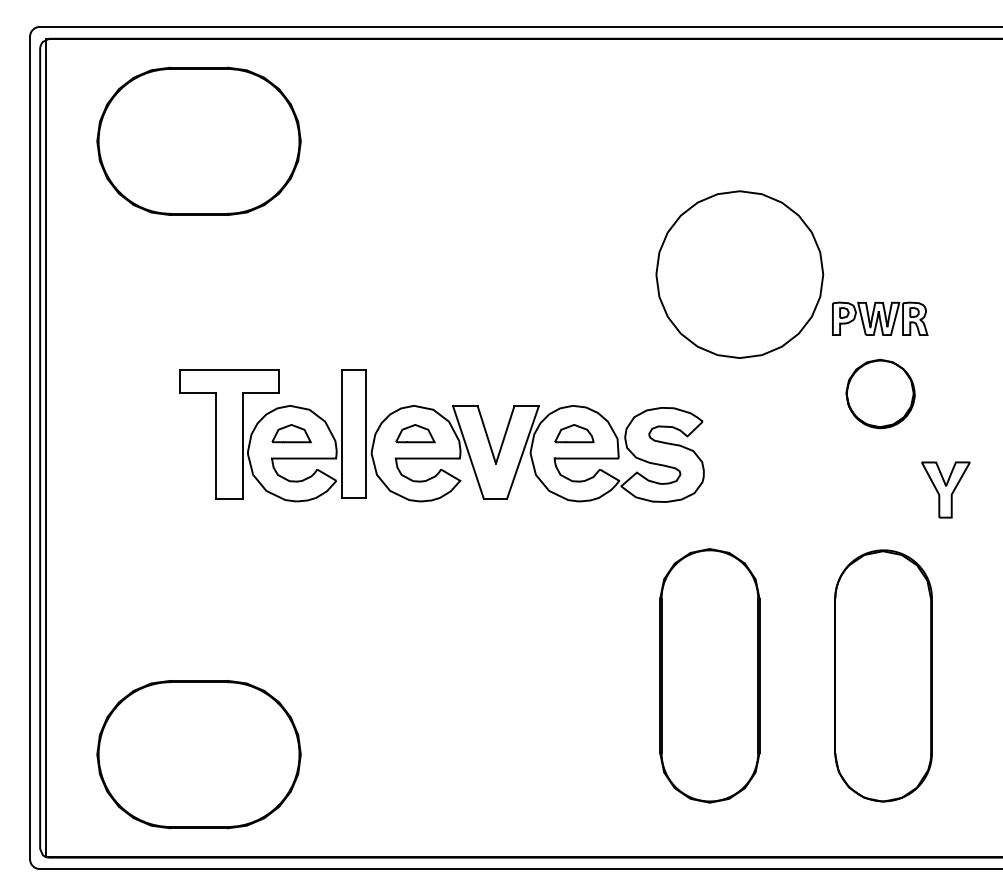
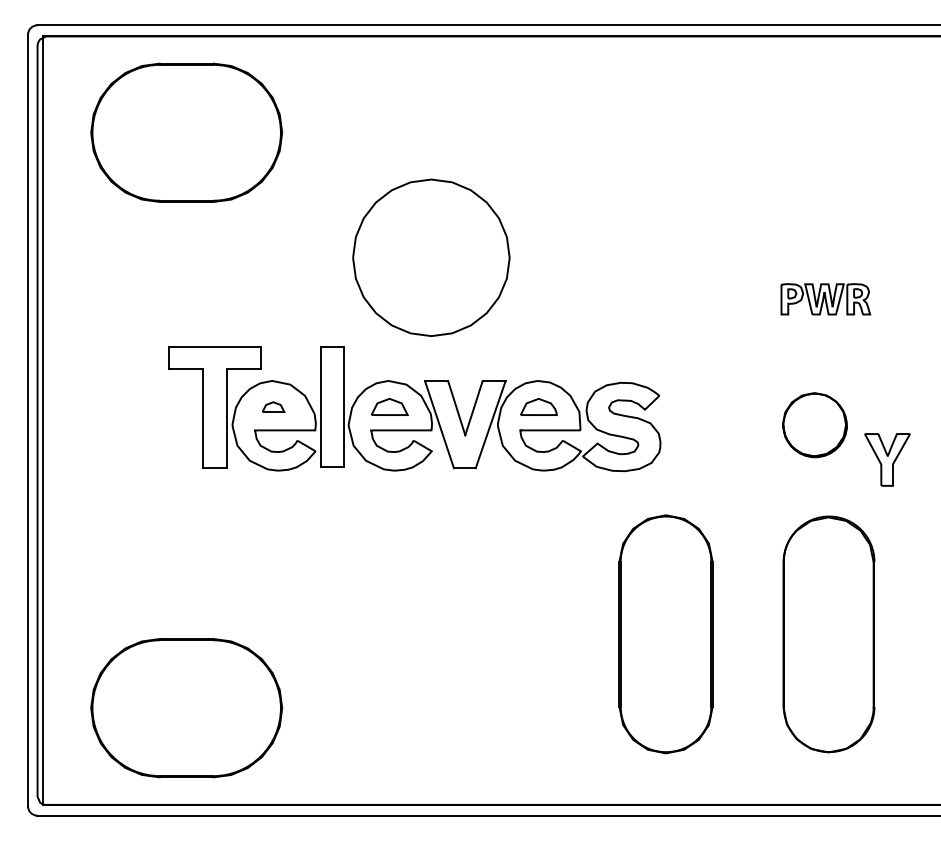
part: (739, 274) -> (431, 257), moved
part: (880, 393) -> (814, 424), moved
part: (291, 433) -> (273, 406), size x0.6

